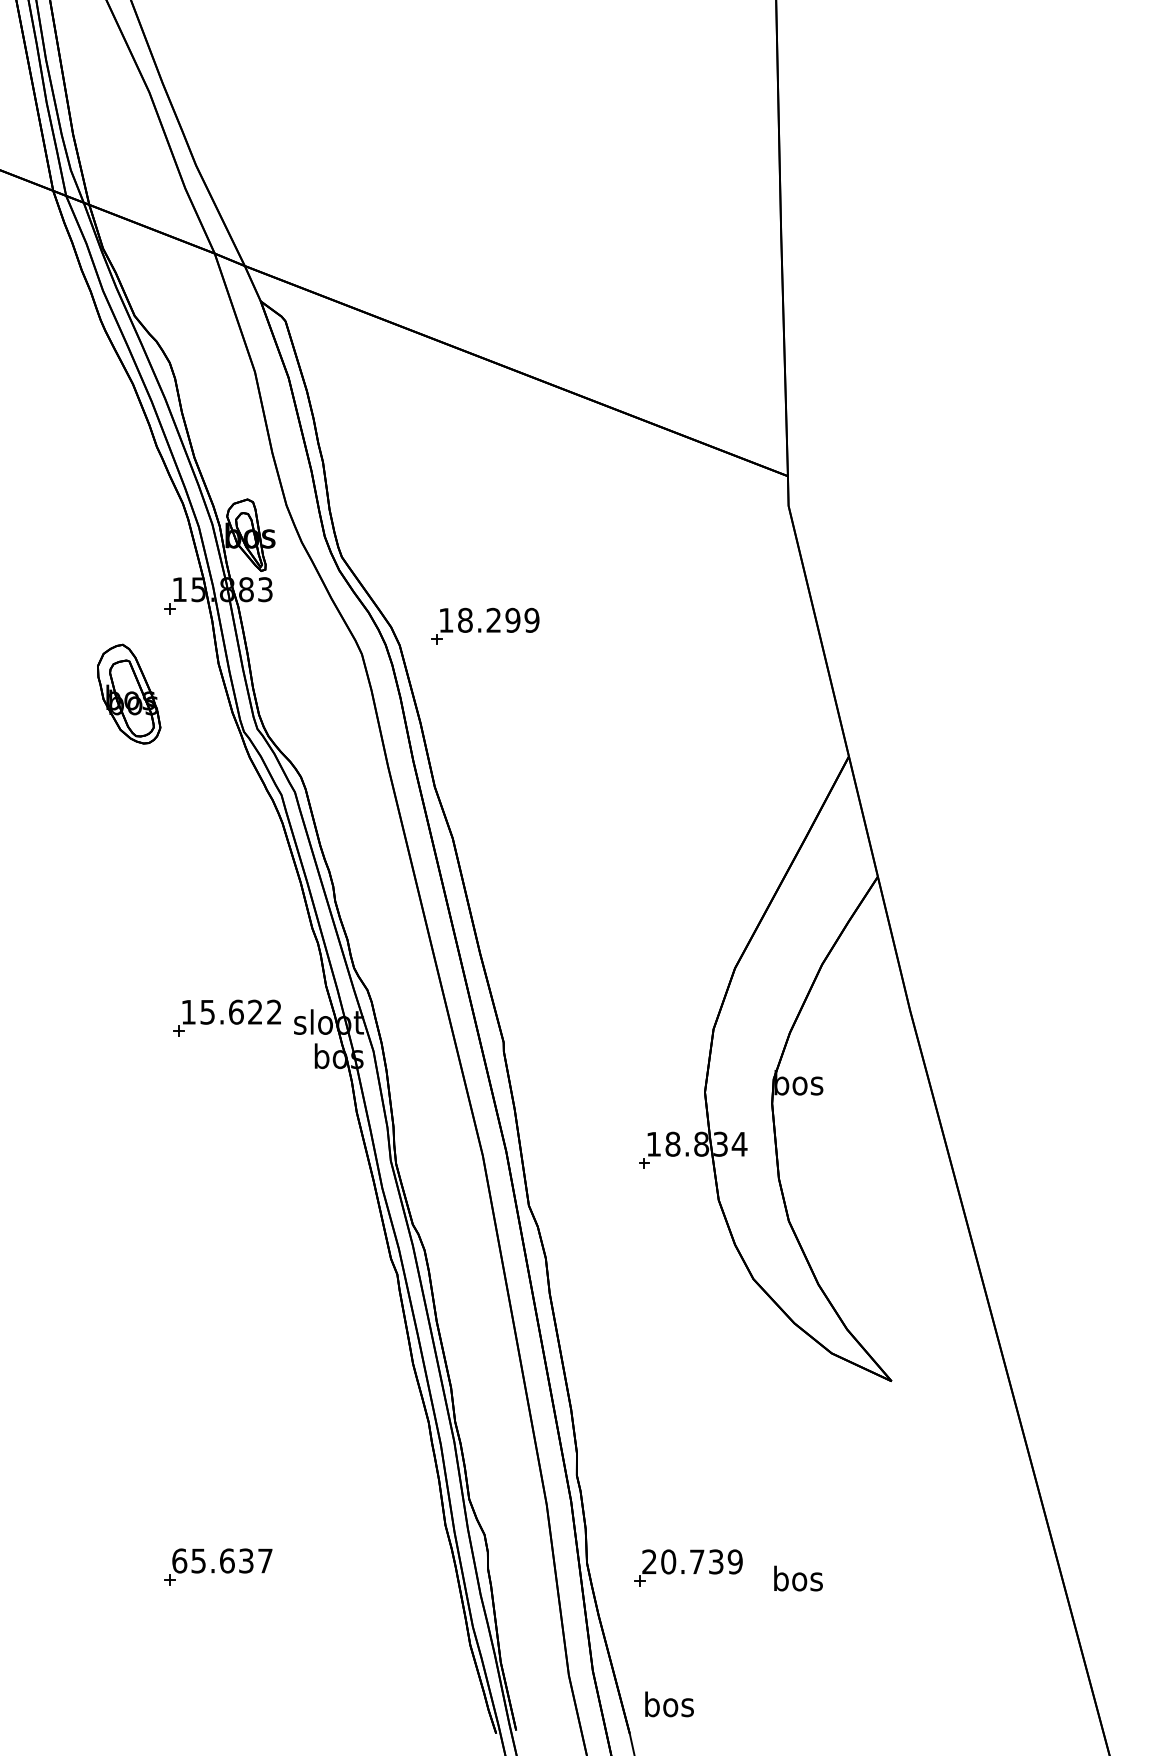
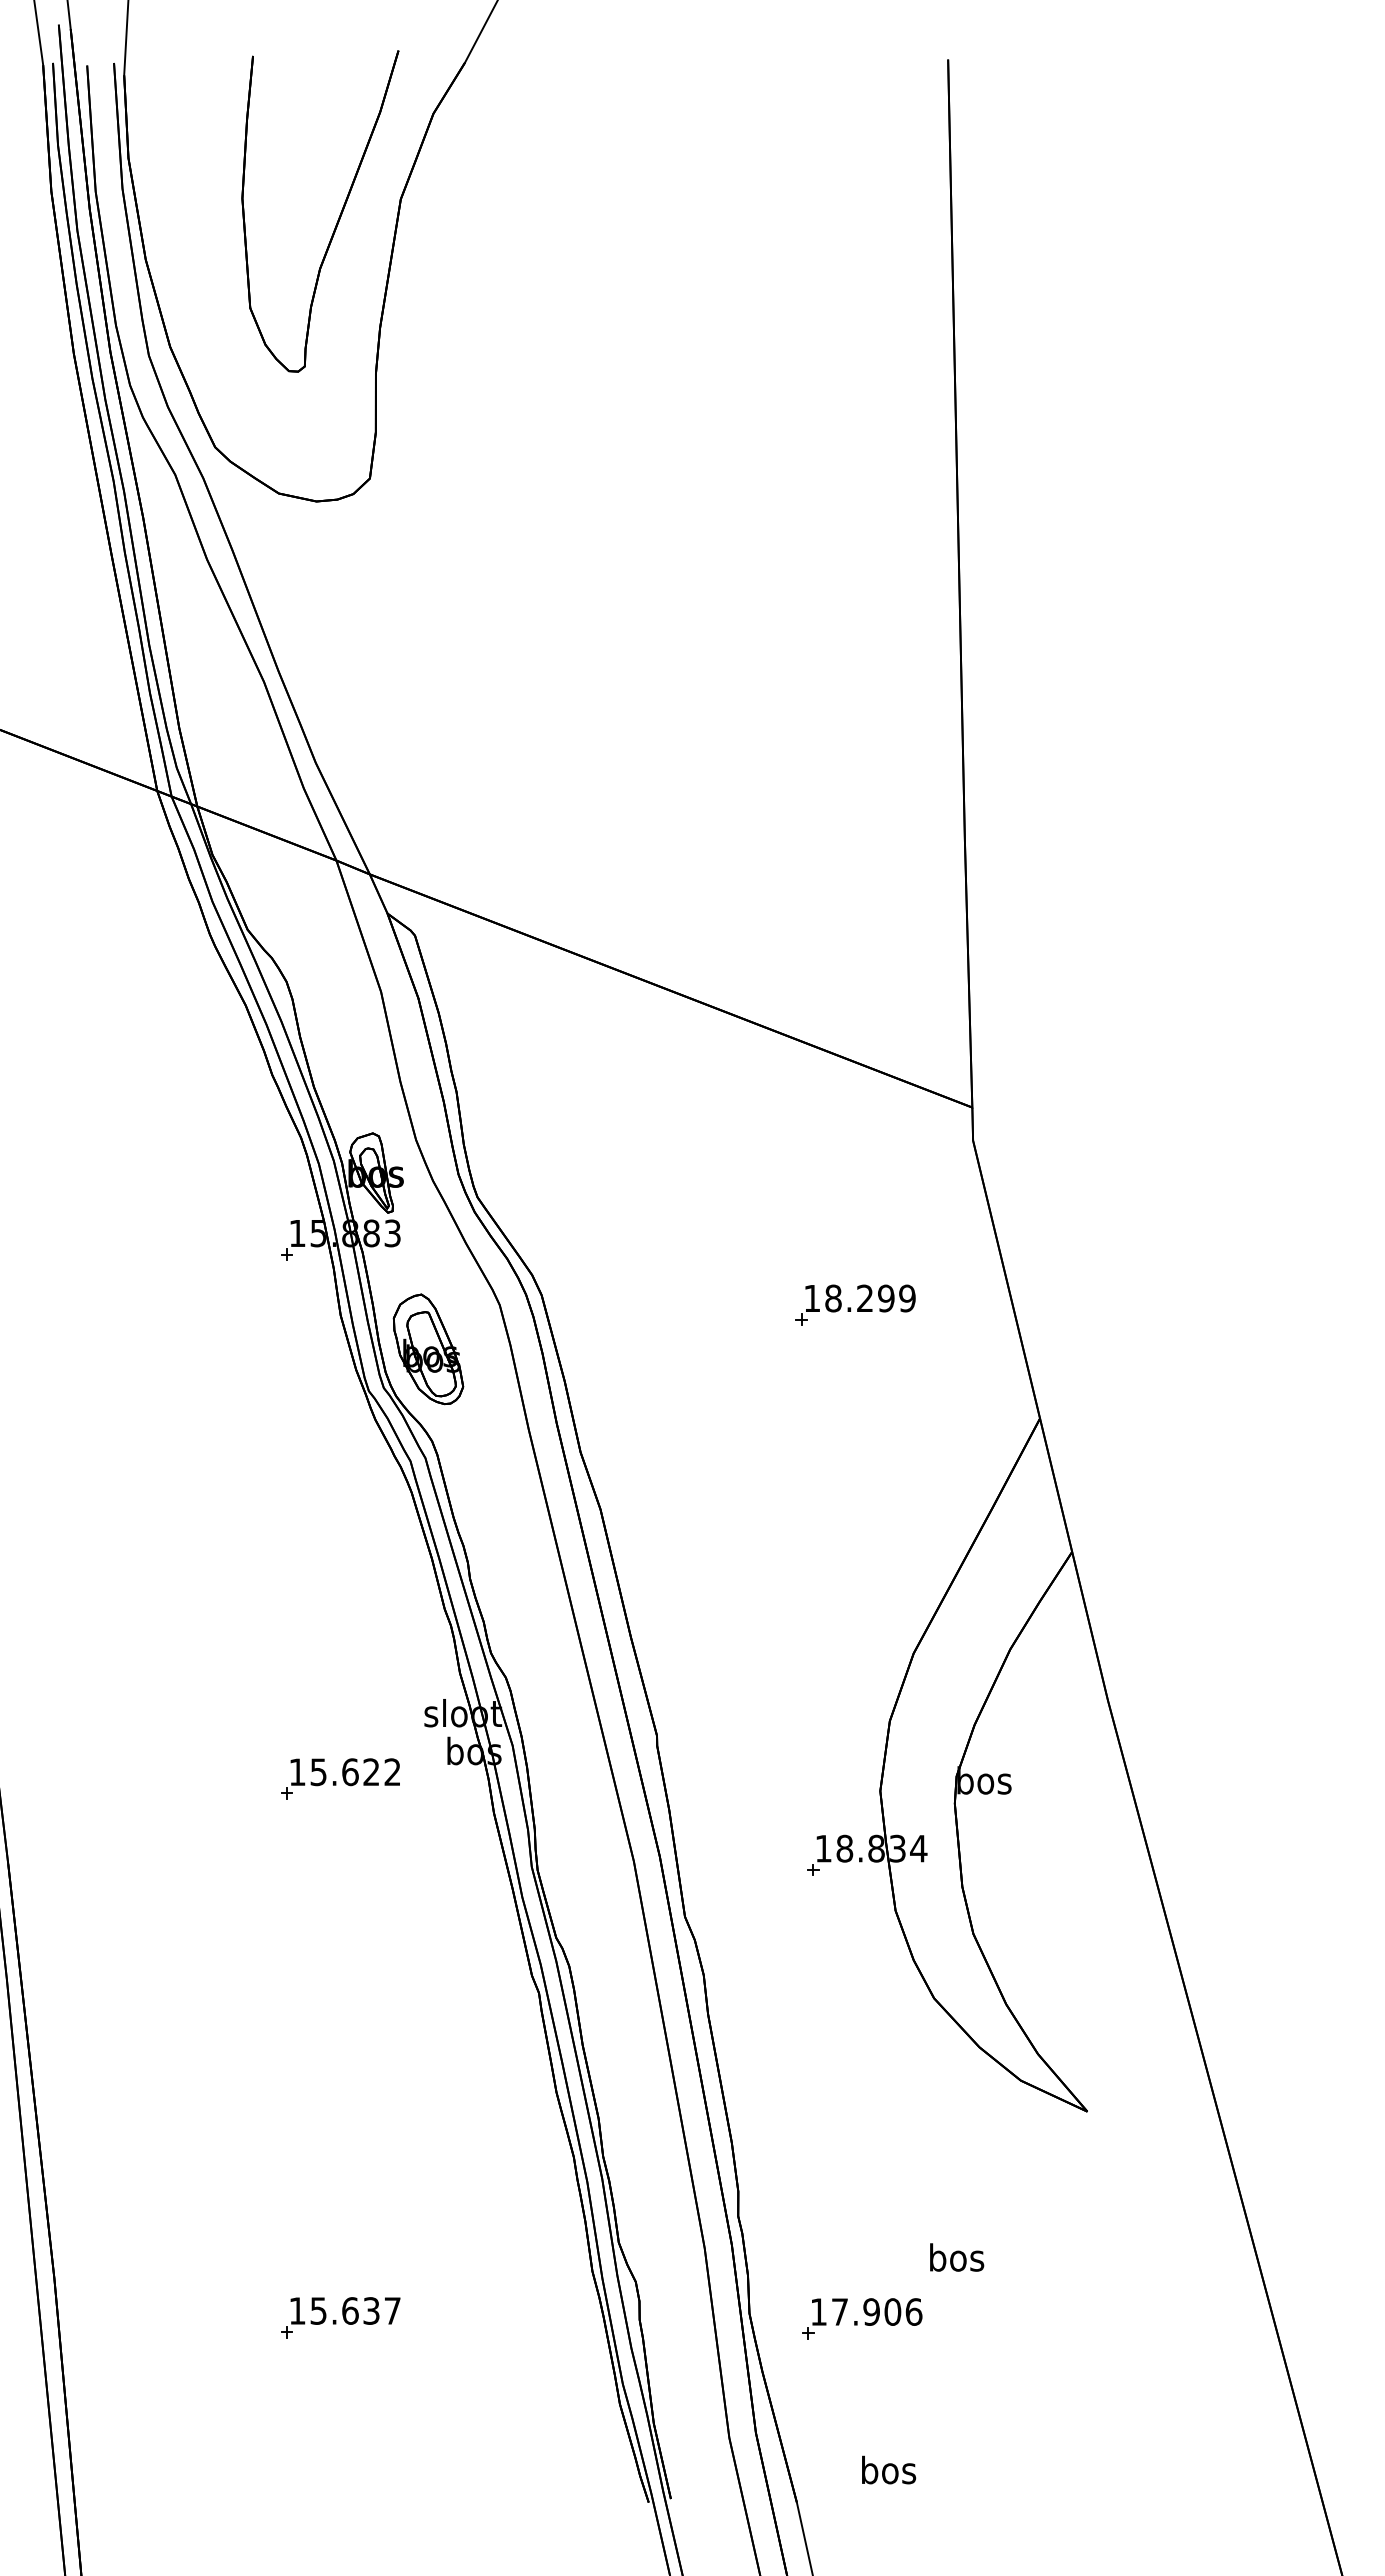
part: (485, 625) -> (855, 1304), moved
part: (129, 694) -> (428, 1349), moved
part: (227, 1017) -> (340, 1778), moved
text: (179, 1560) -> (297, 2310), 65.637 -> 15.637
text: (692, 1561) -> (866, 2311), 20.739 -> 17.906
text: (798, 1578) -> (957, 2257), moved
text: (669, 1703) -> (889, 2469), moved

